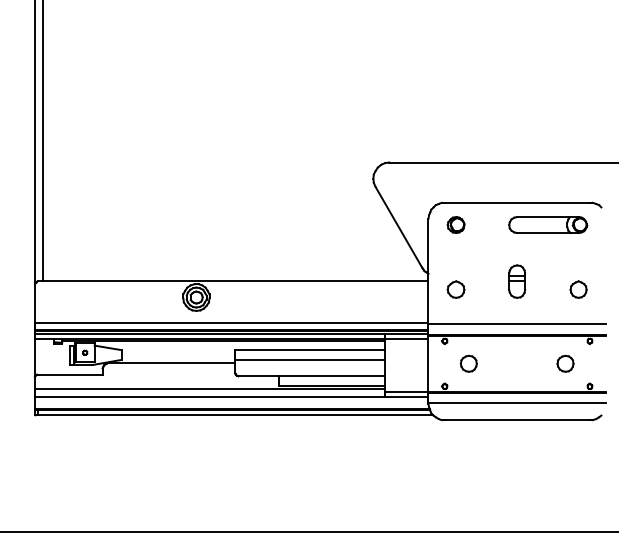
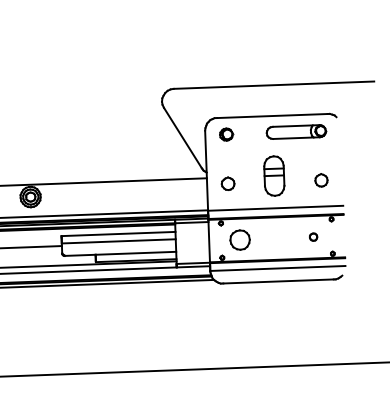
part: (517, 281) -> (274, 175), size x1.6
part: (468, 363) -> (239, 239), size x1.6
part: (565, 363) -> (313, 237), size x0.6

